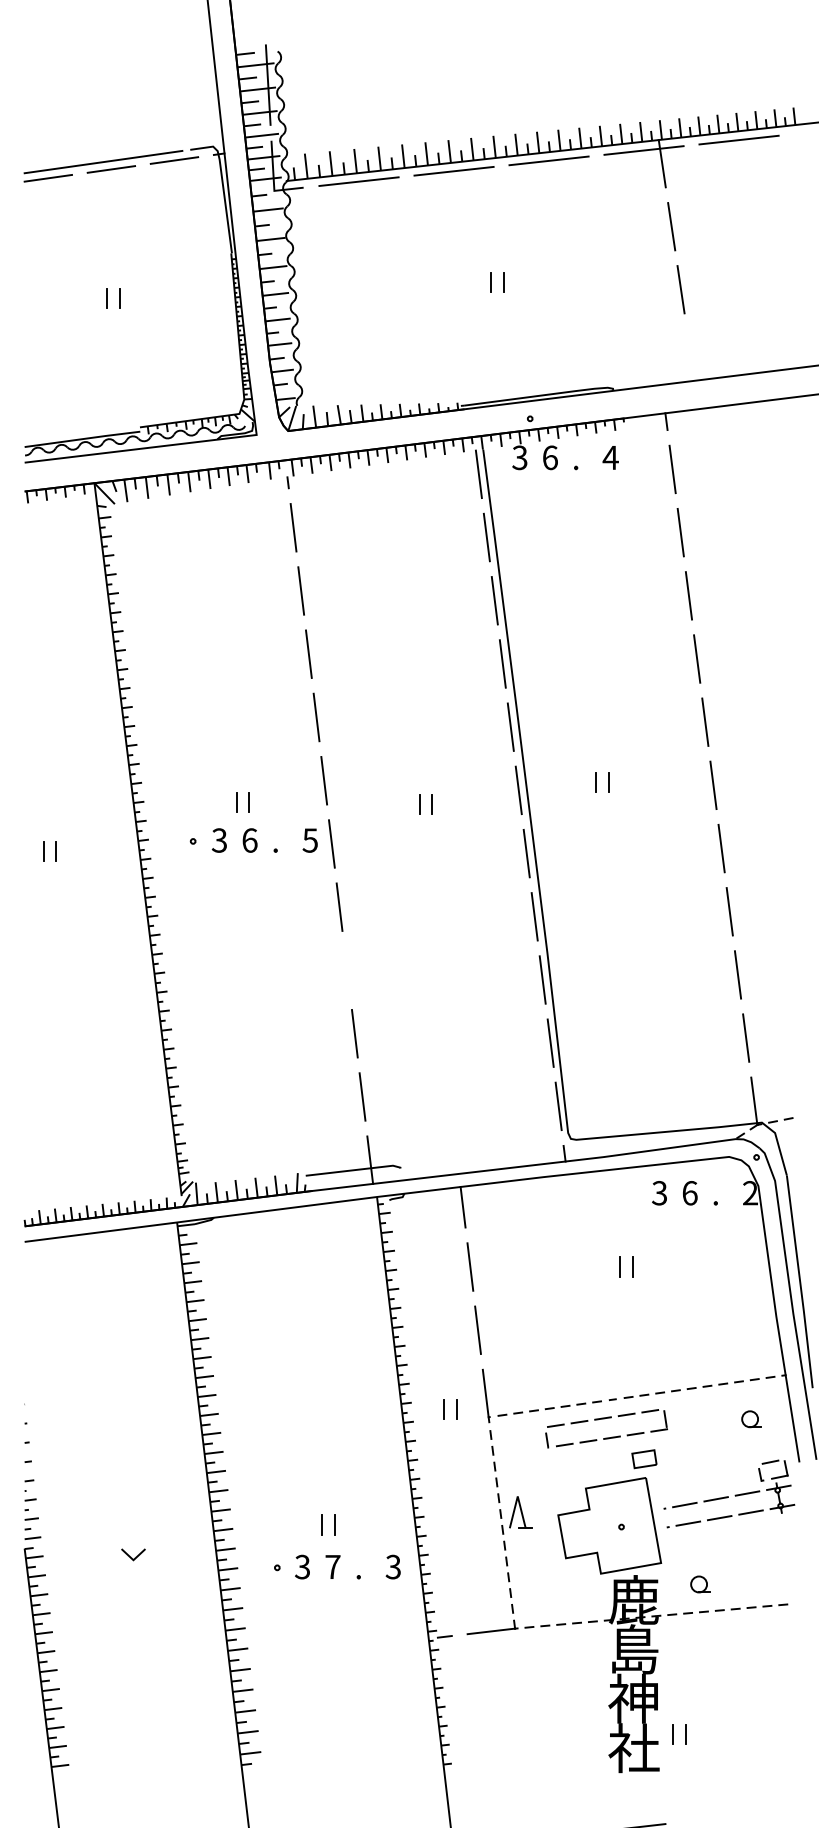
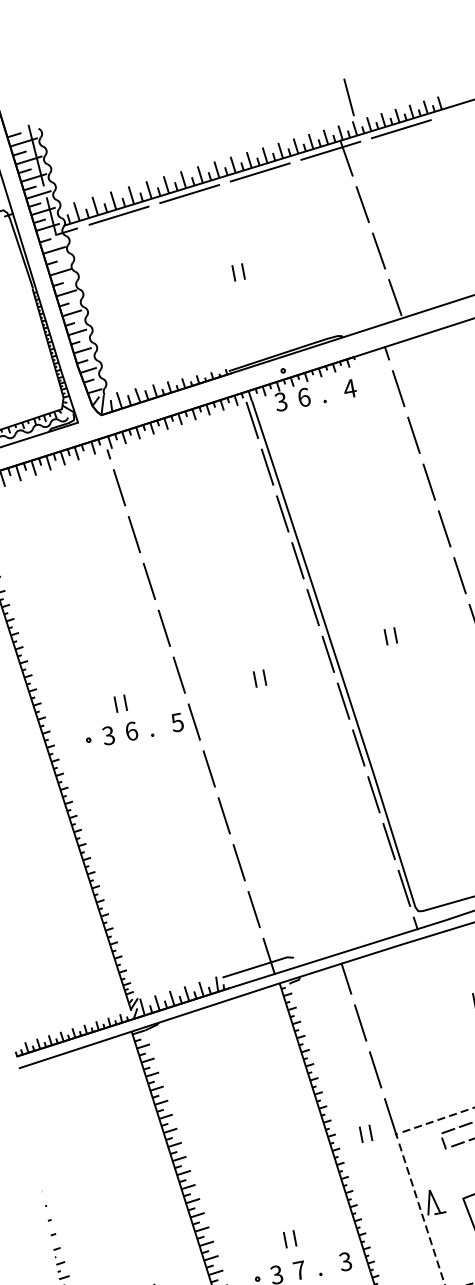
line: (679, 86) -> (348, 97), added
line: (689, 352) -> (394, 297), added
line: (346, 970) -> (223, 815), added

